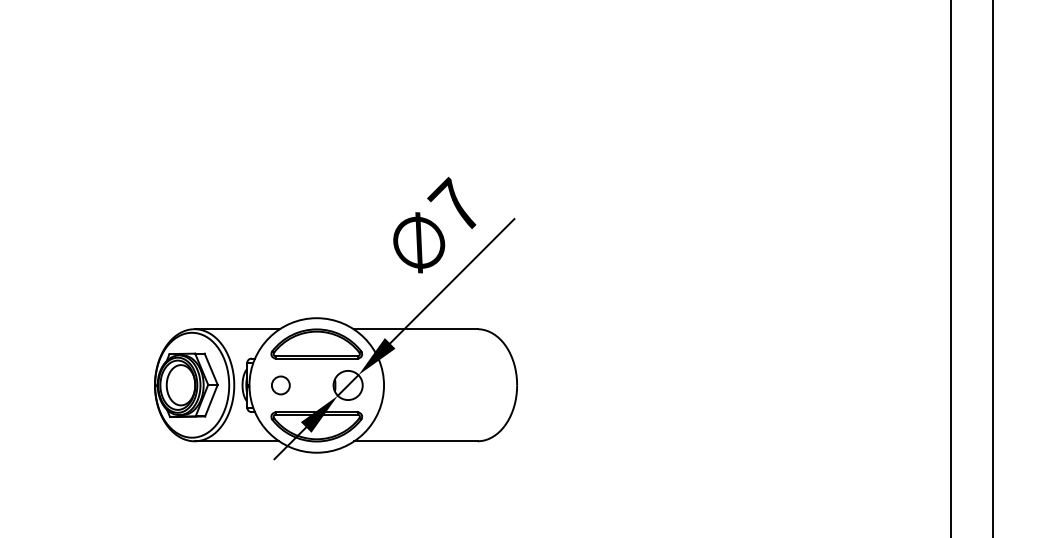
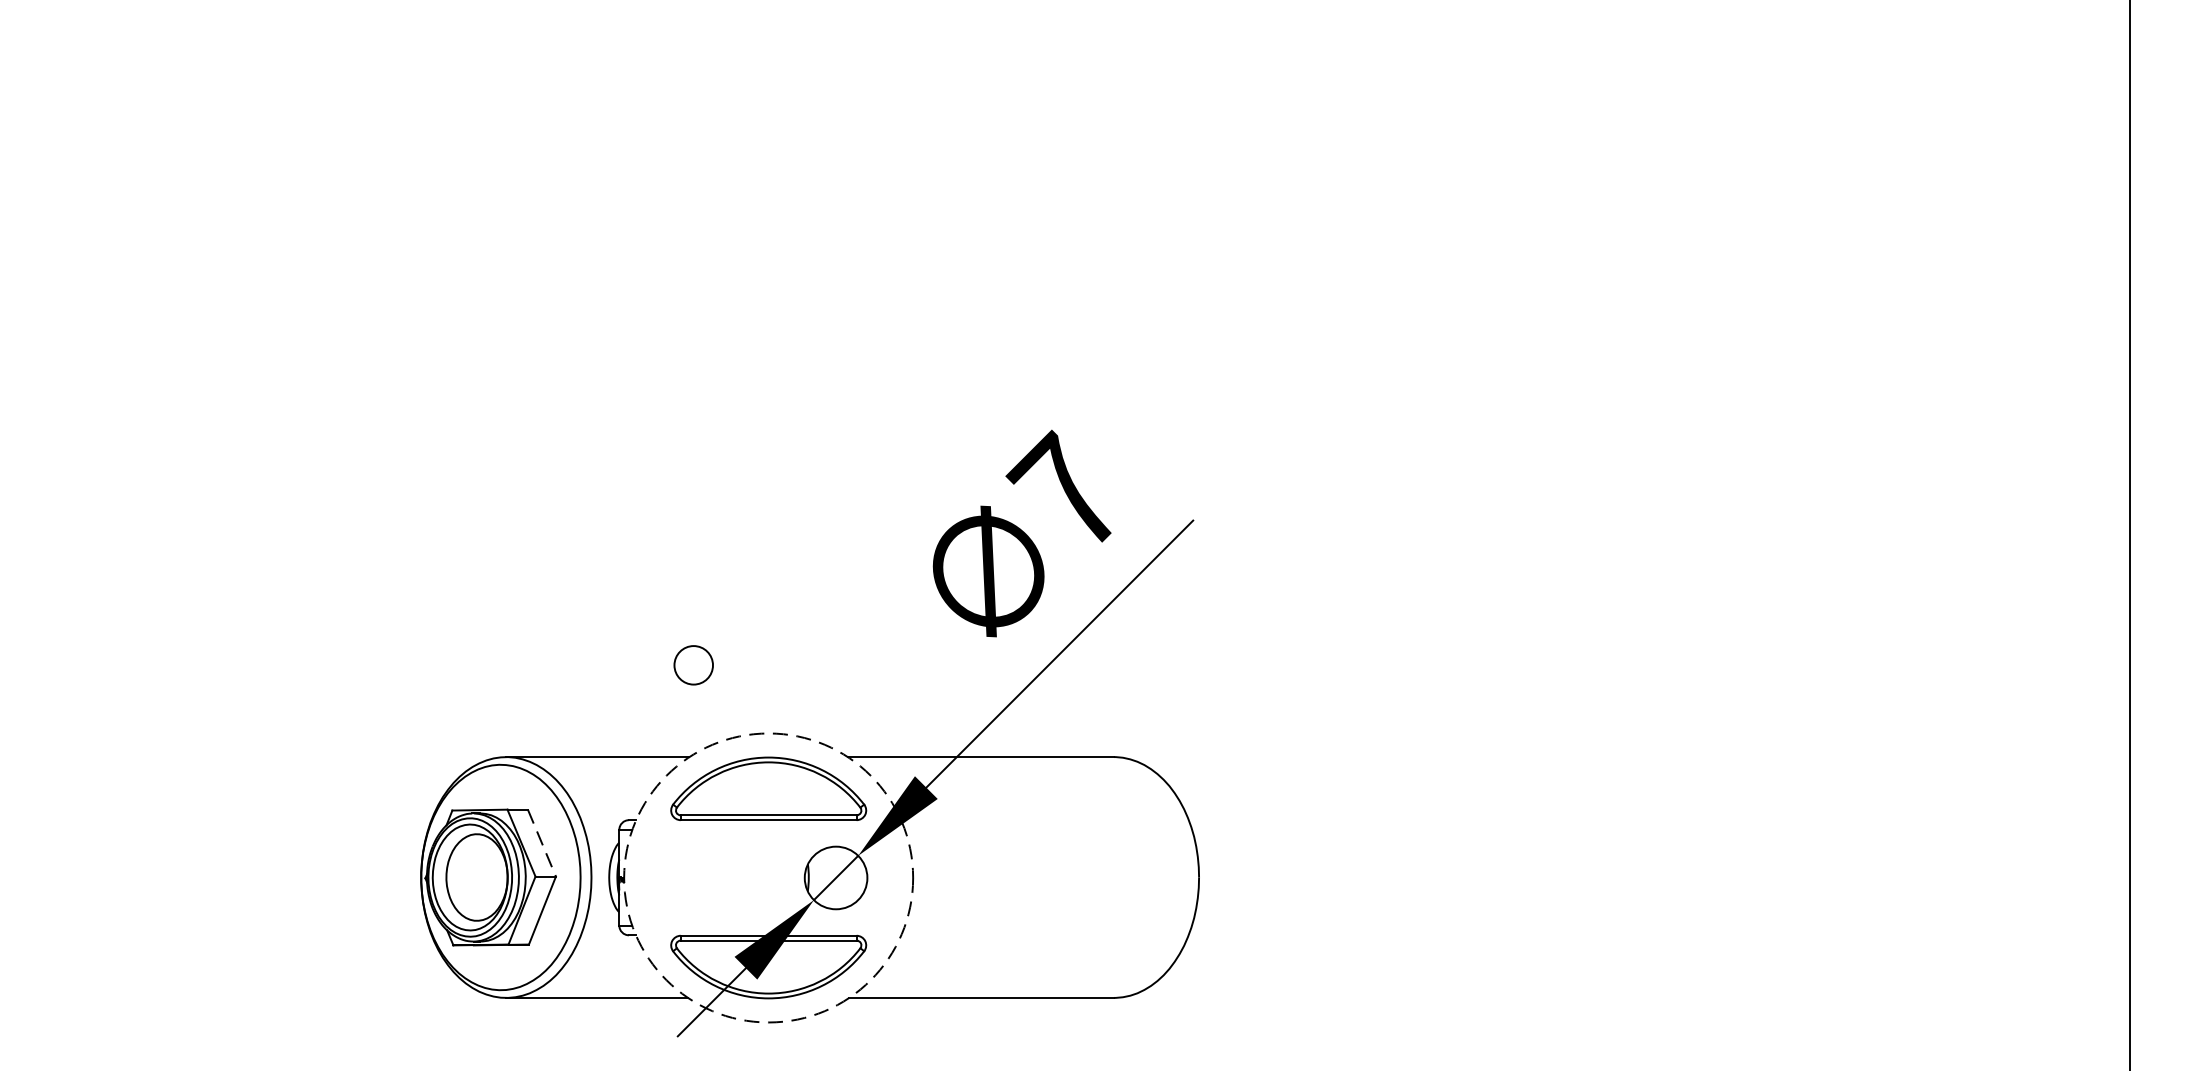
line: (211, 369) -> (542, 843), solid -> dashed
circle: (280, 385) -> (692, 665), moved
circle: (316, 385) -> (768, 878), solid -> dashed

